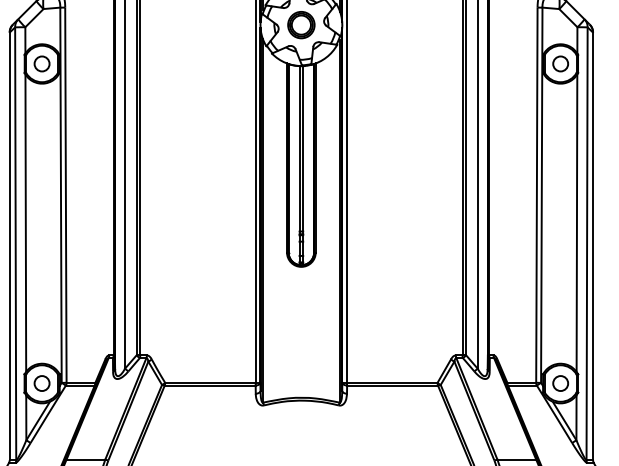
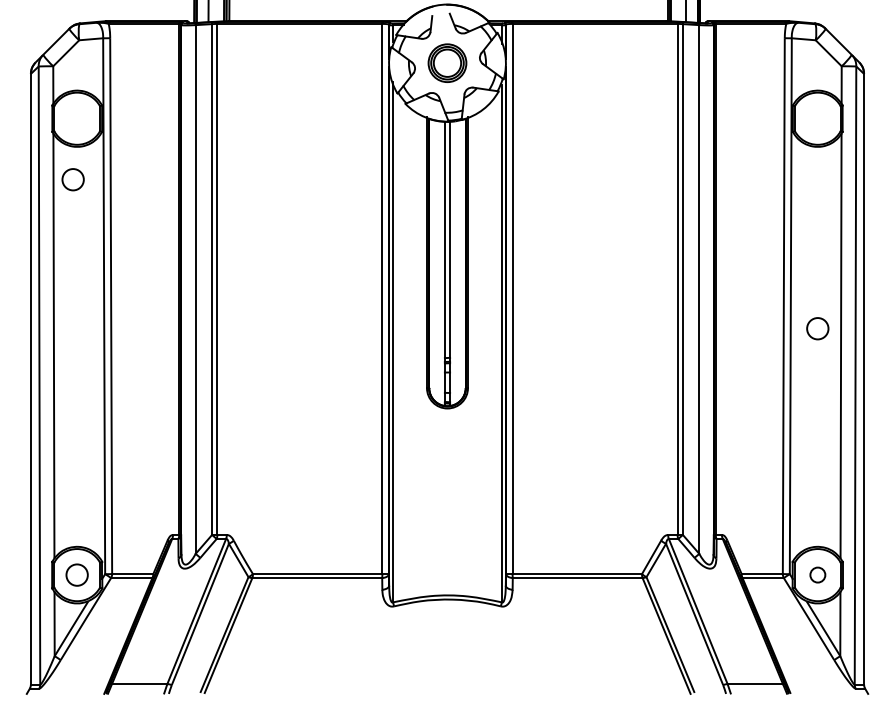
circle: (41, 63) -> (72, 179), moved
circle: (560, 63) -> (817, 328), moved
circle: (560, 383) -> (817, 574), size x0.7

